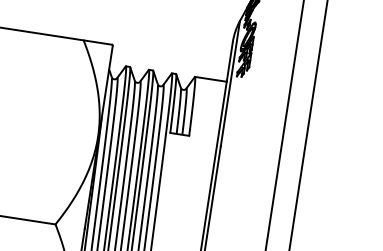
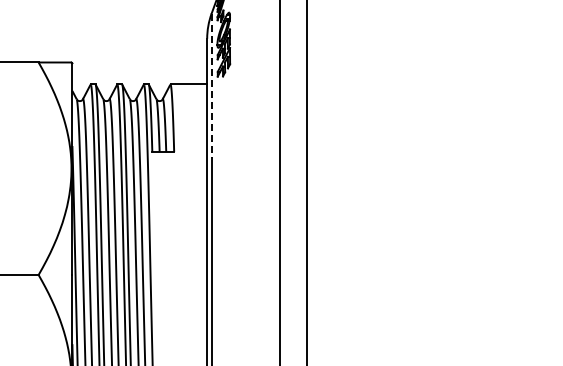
line: (230, 84) -> (211, 86), solid -> dashed

